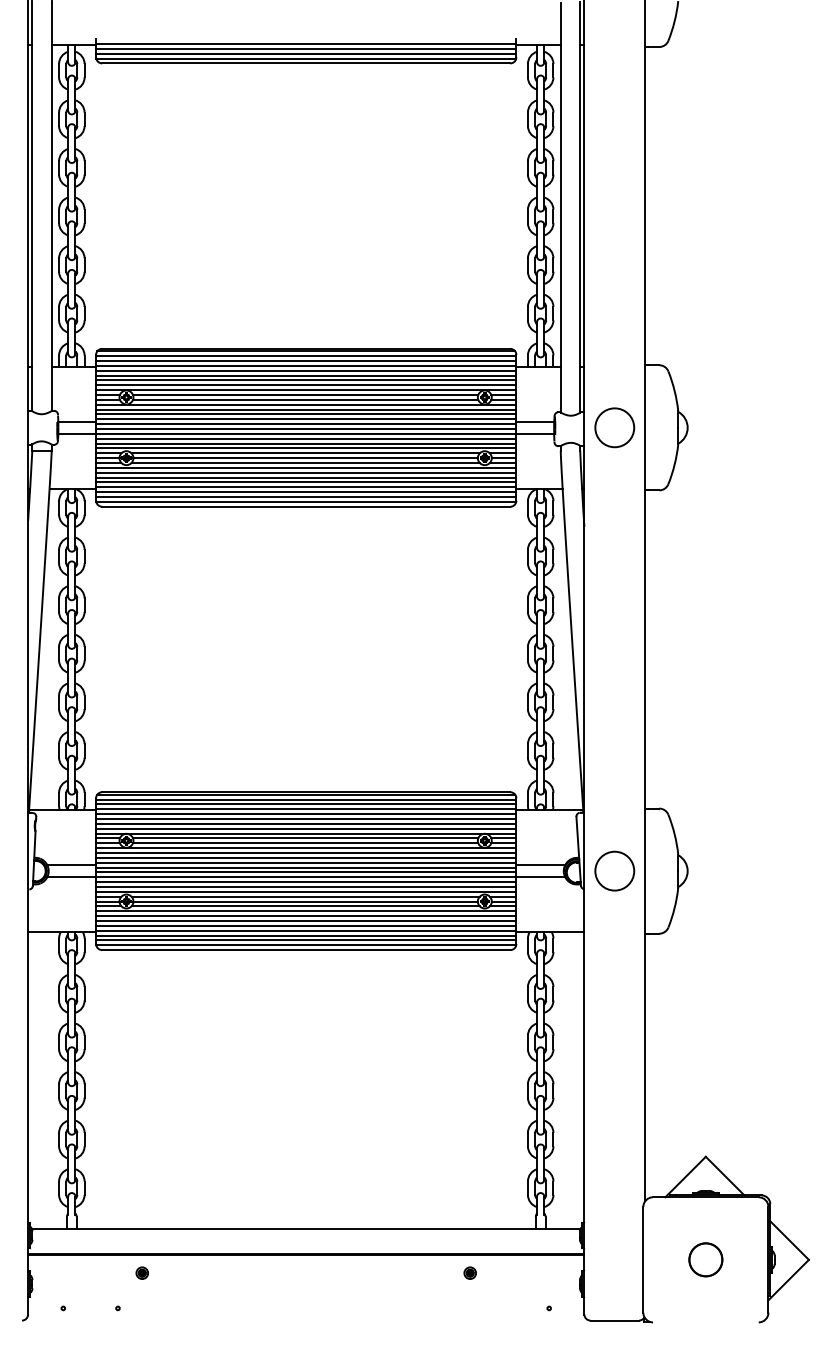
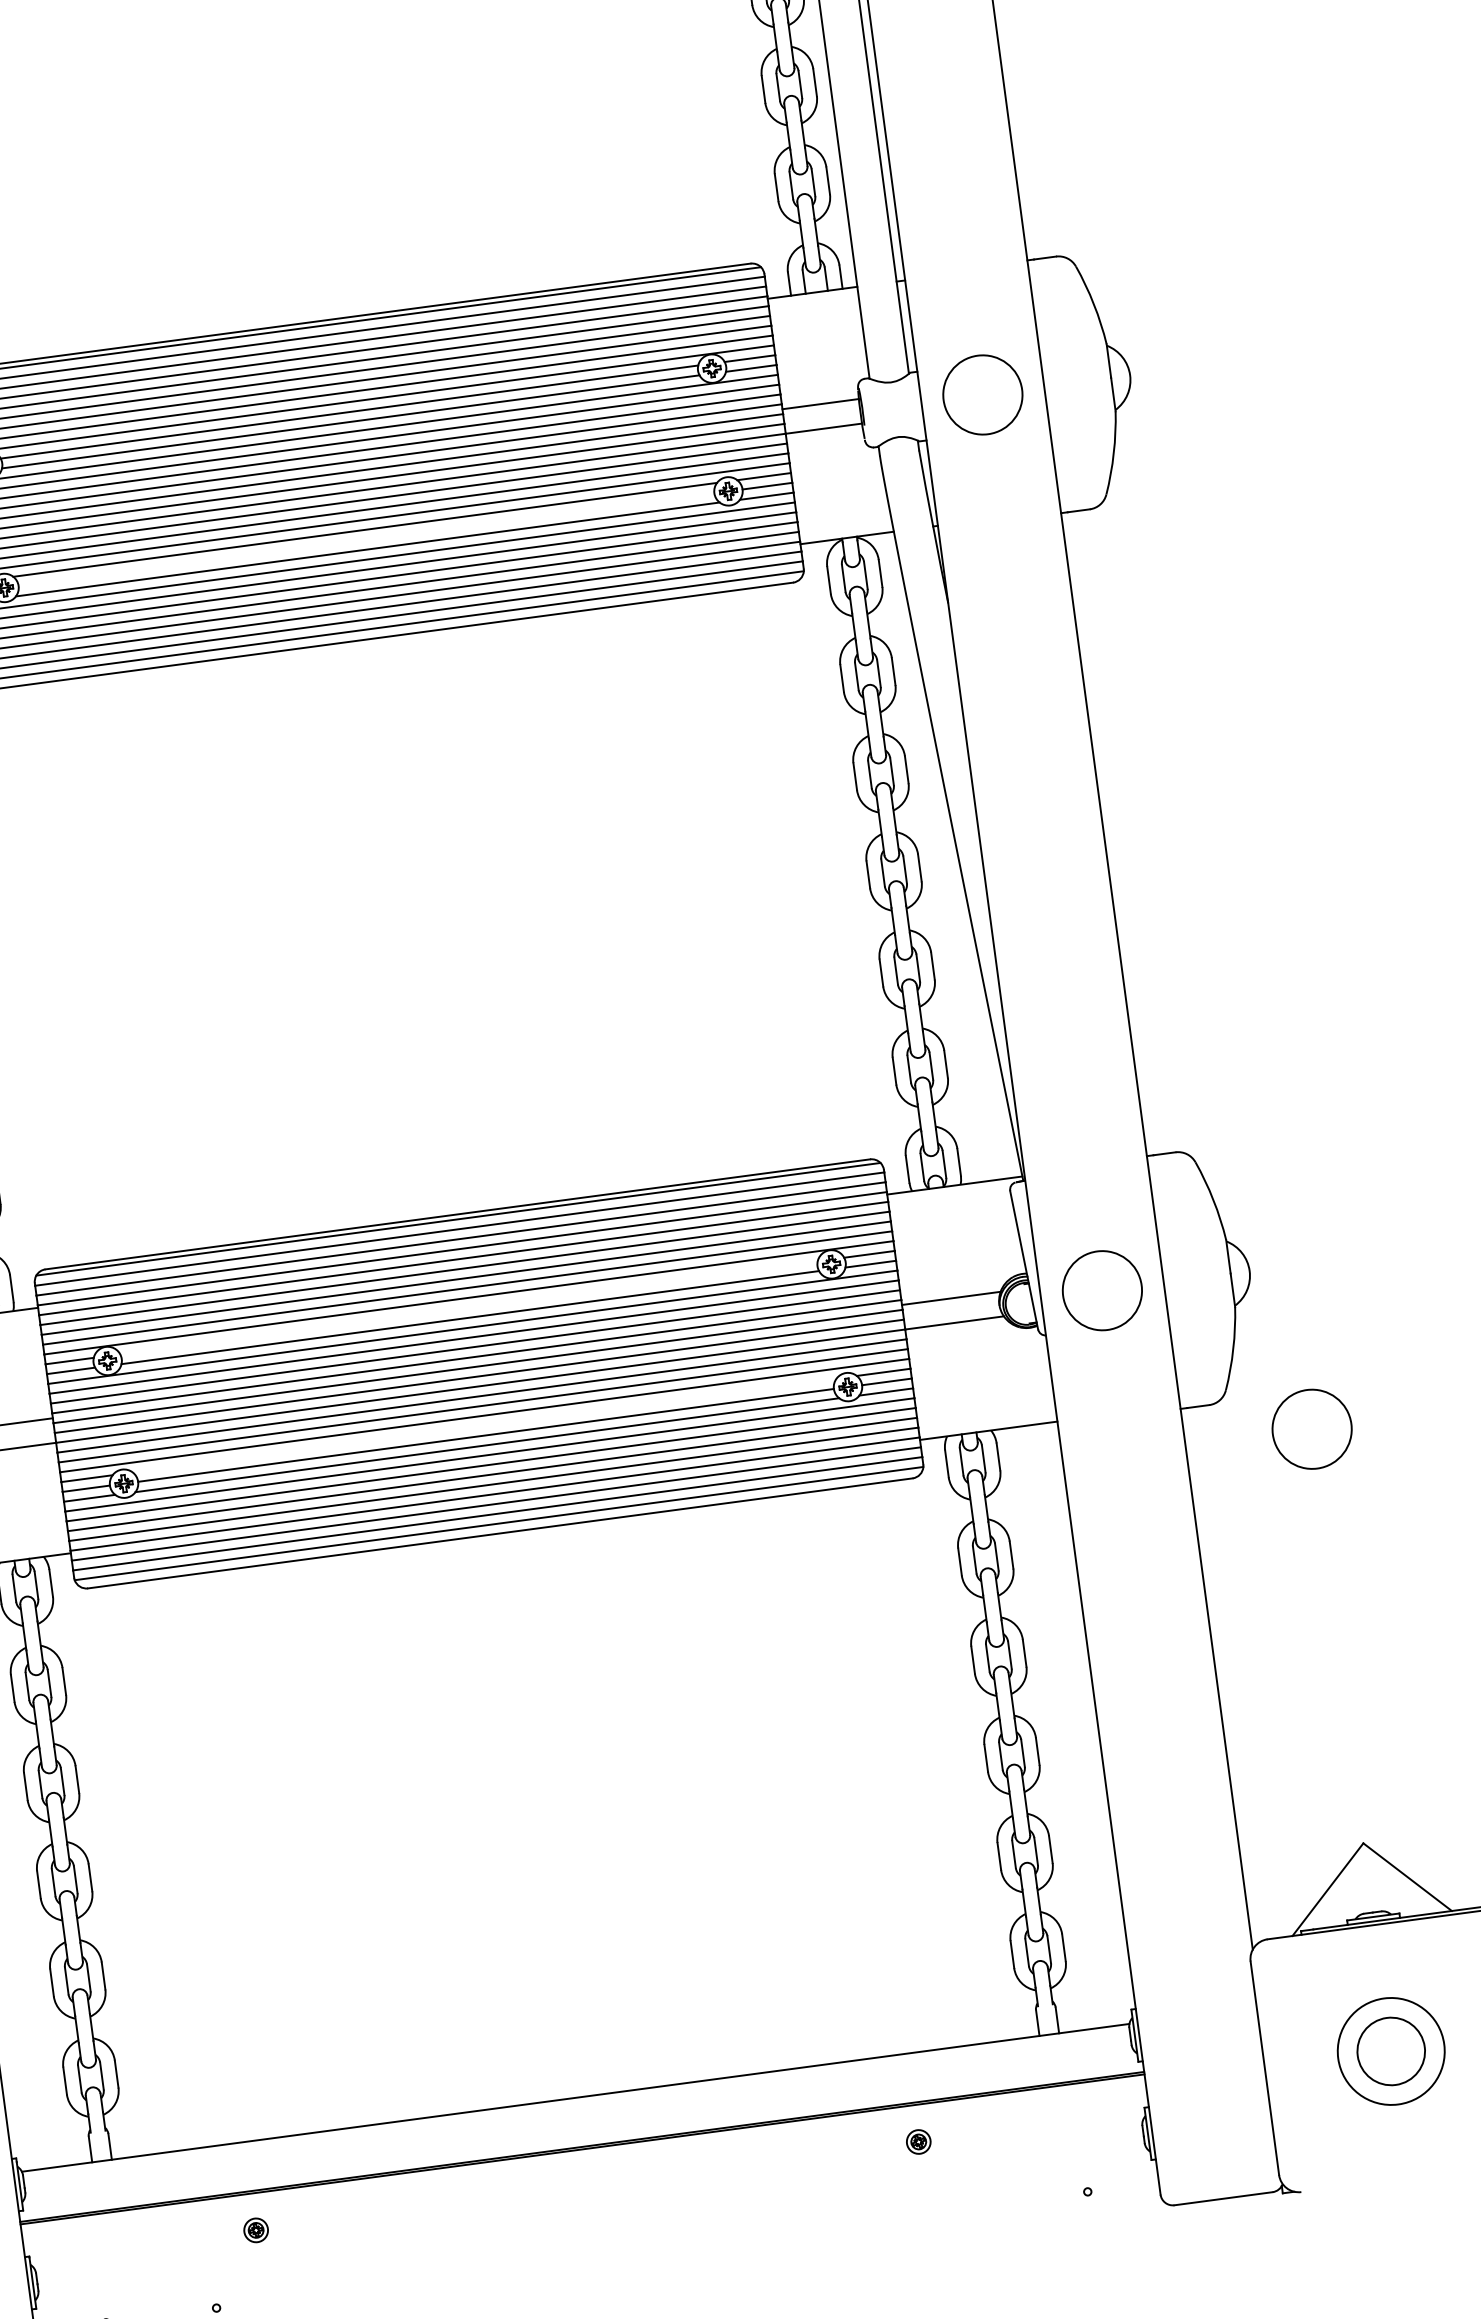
line: (305, 458) -> (366, 540), removed
line: (305, 838) -> (468, 1308), removed
line: (305, 896) -> (484, 1425), removed
circle: (707, 951) -> (1311, 1428), added
circle: (705, 1259) -> (1390, 2050), size x1.6

